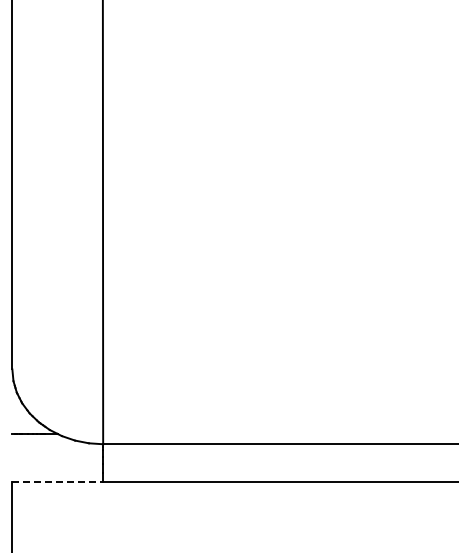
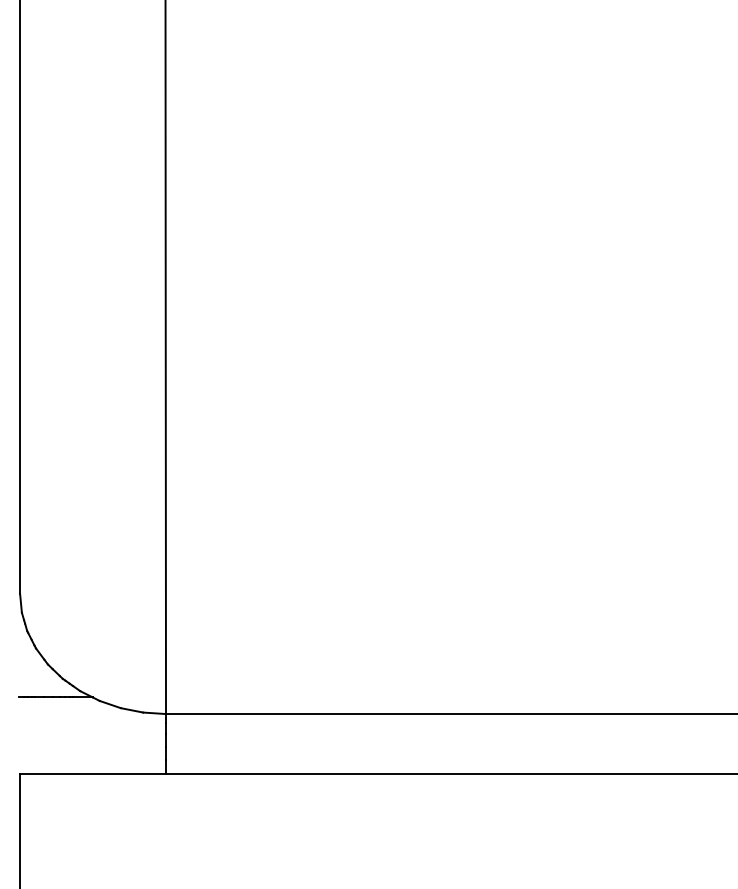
line: (58, 481) -> (94, 773), dashed -> solid

